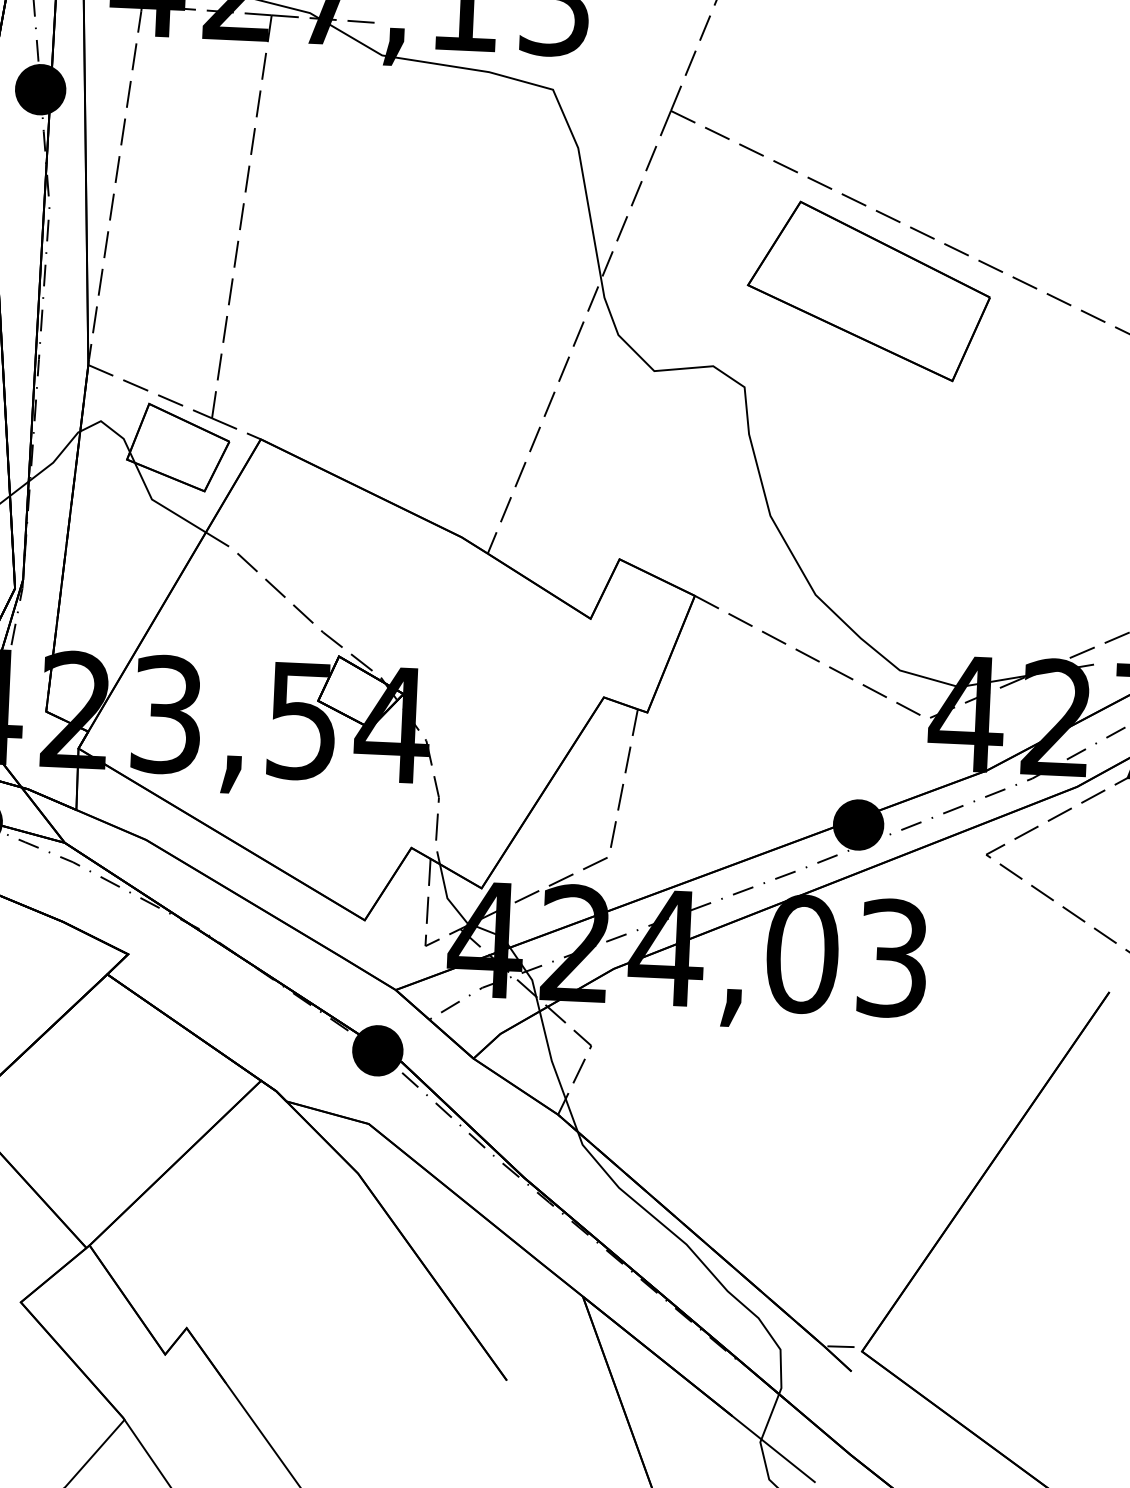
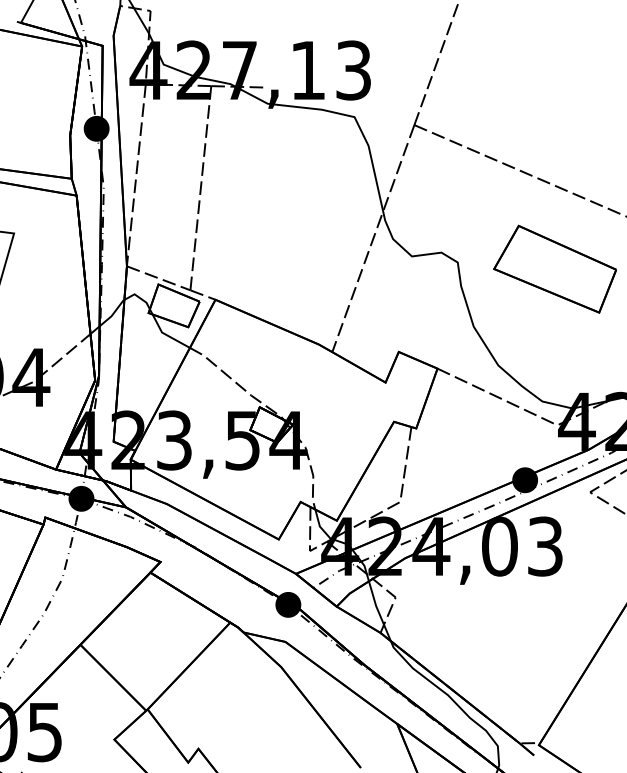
part: (867, 289) -> (554, 268), moved

